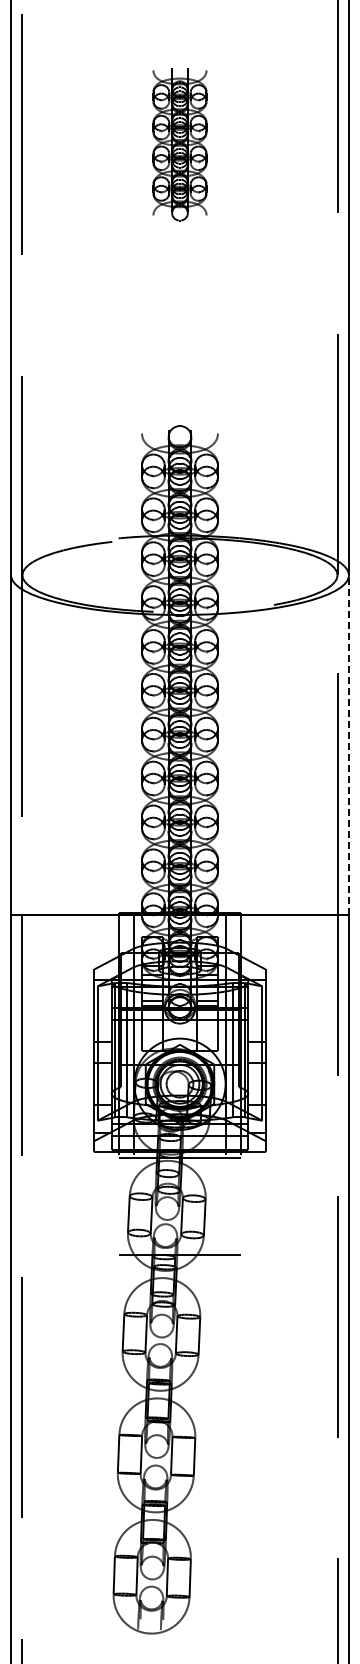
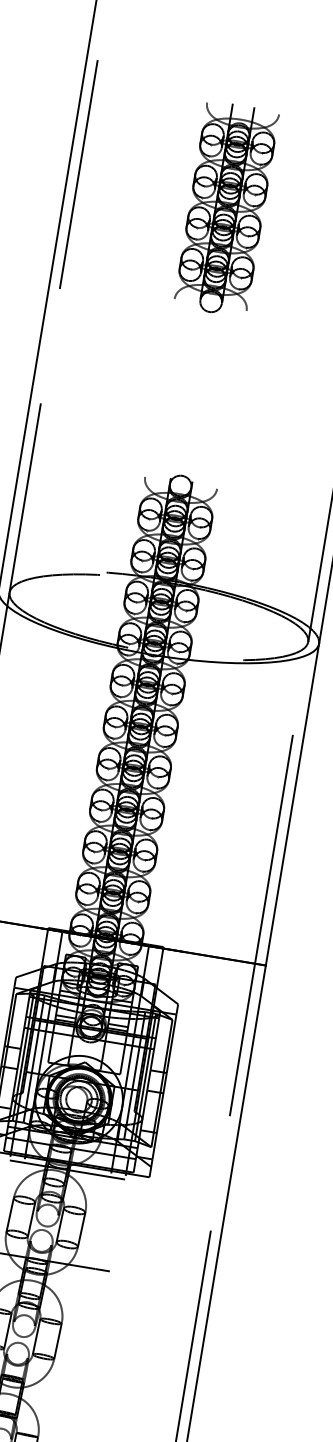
part: (179, 144) -> (226, 208), size x1.43
line: (348, 745) -> (291, 805), dashed -> solid

